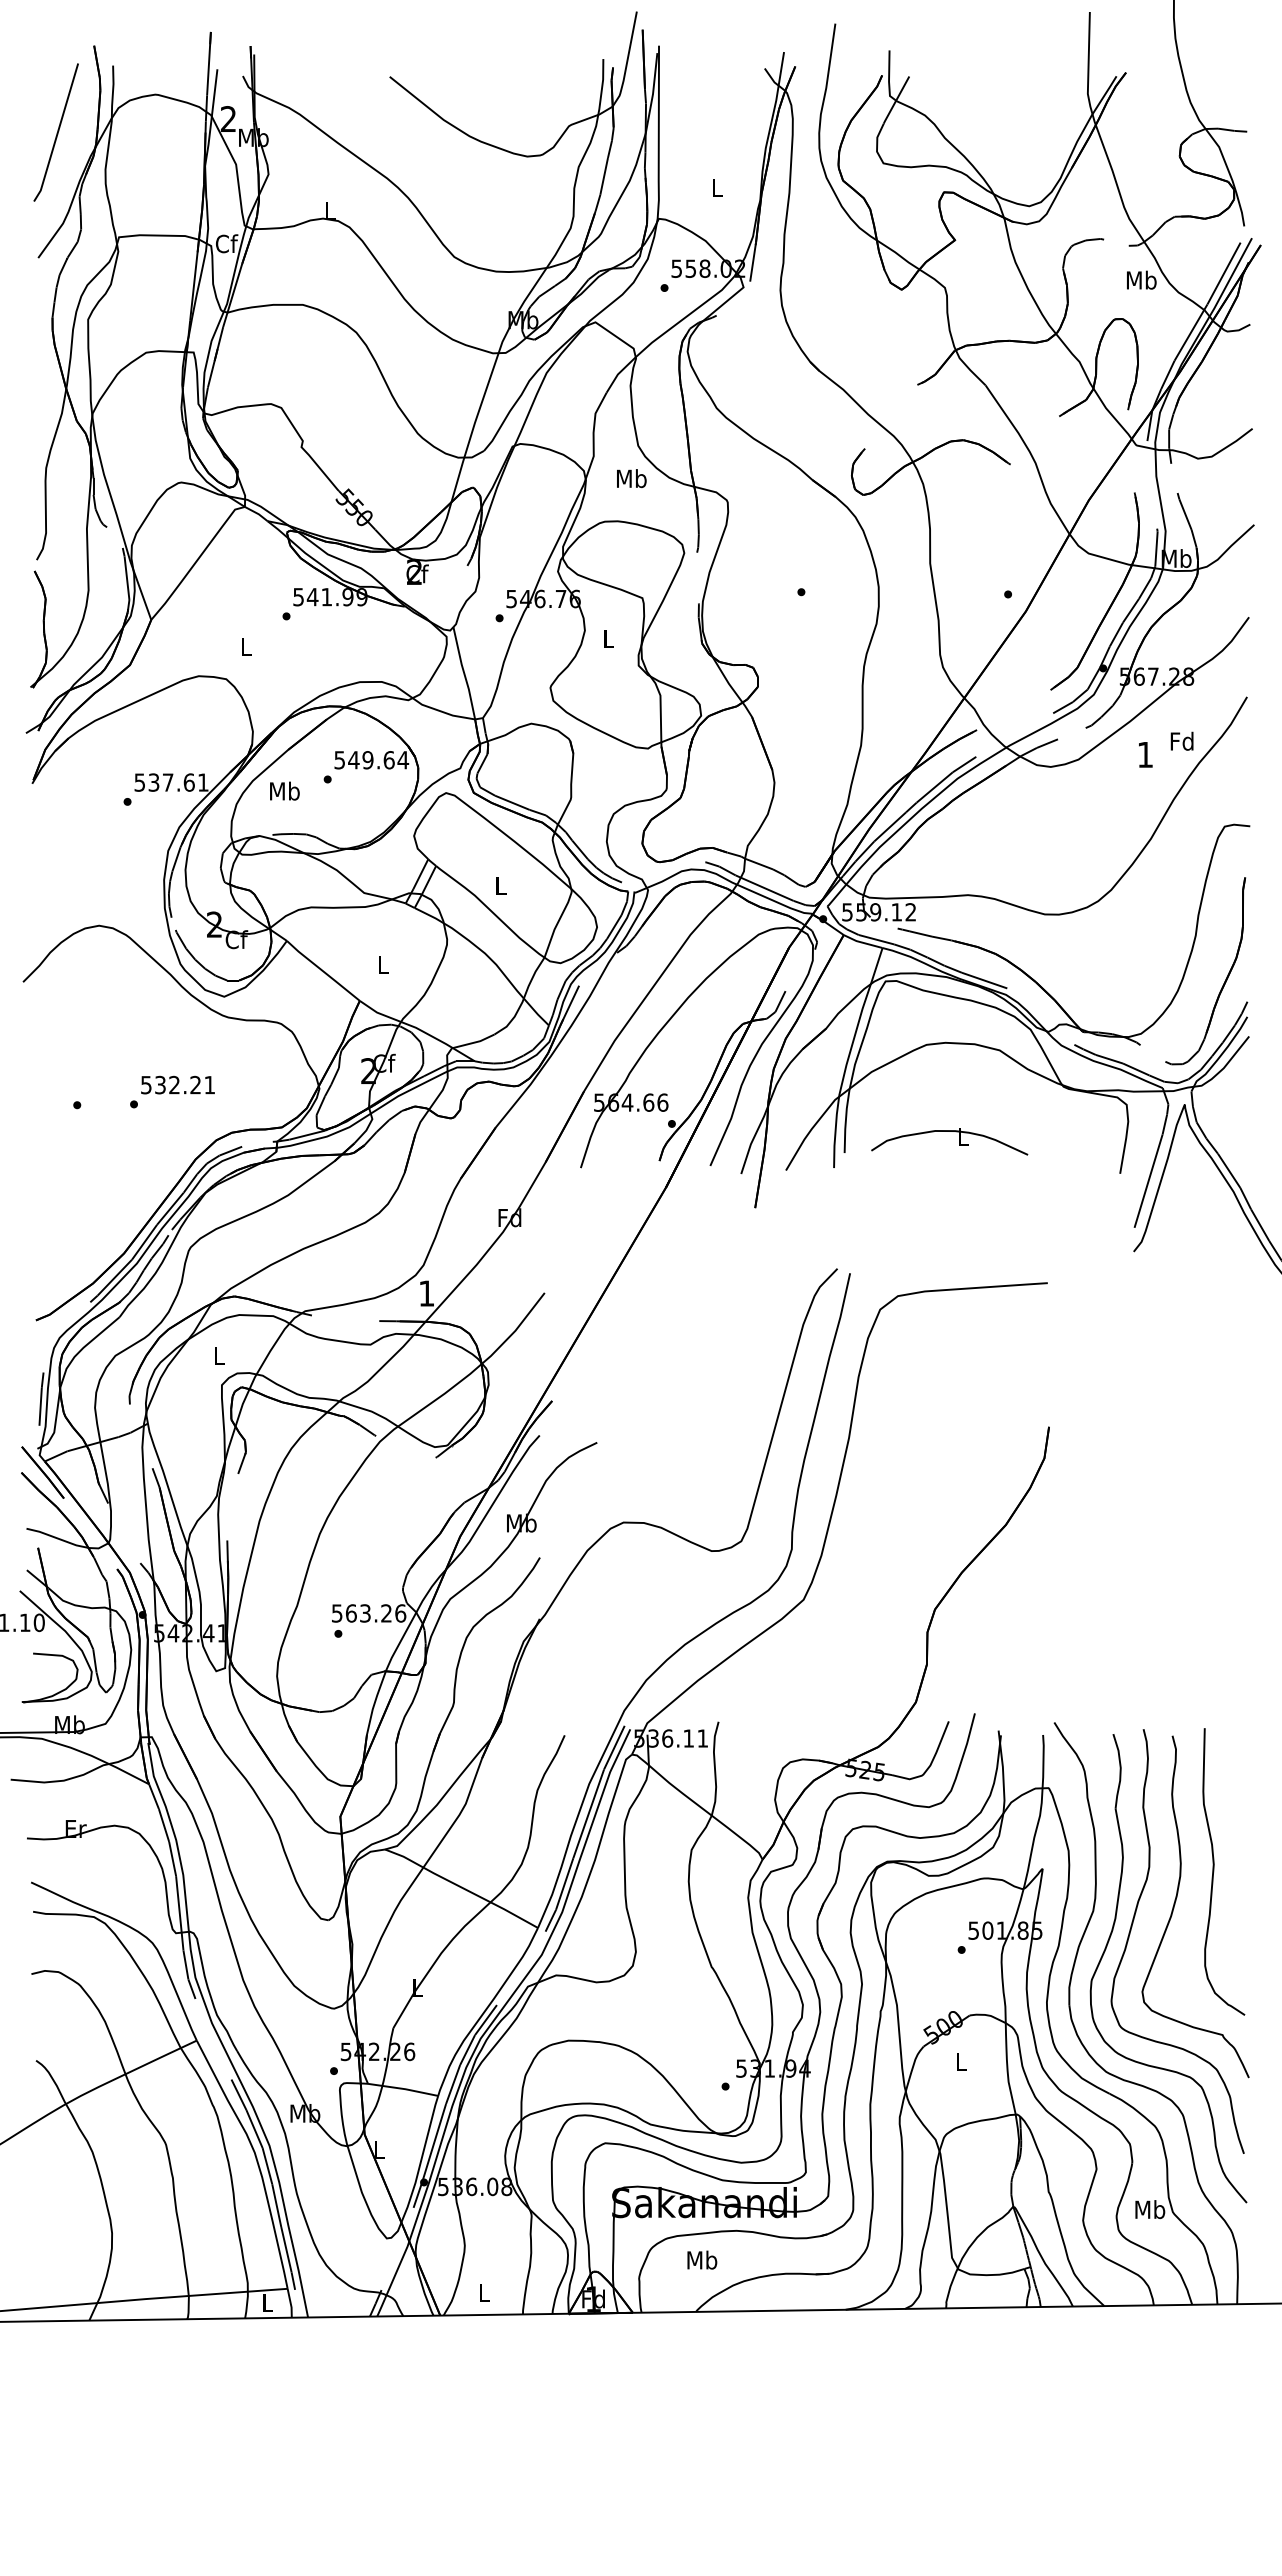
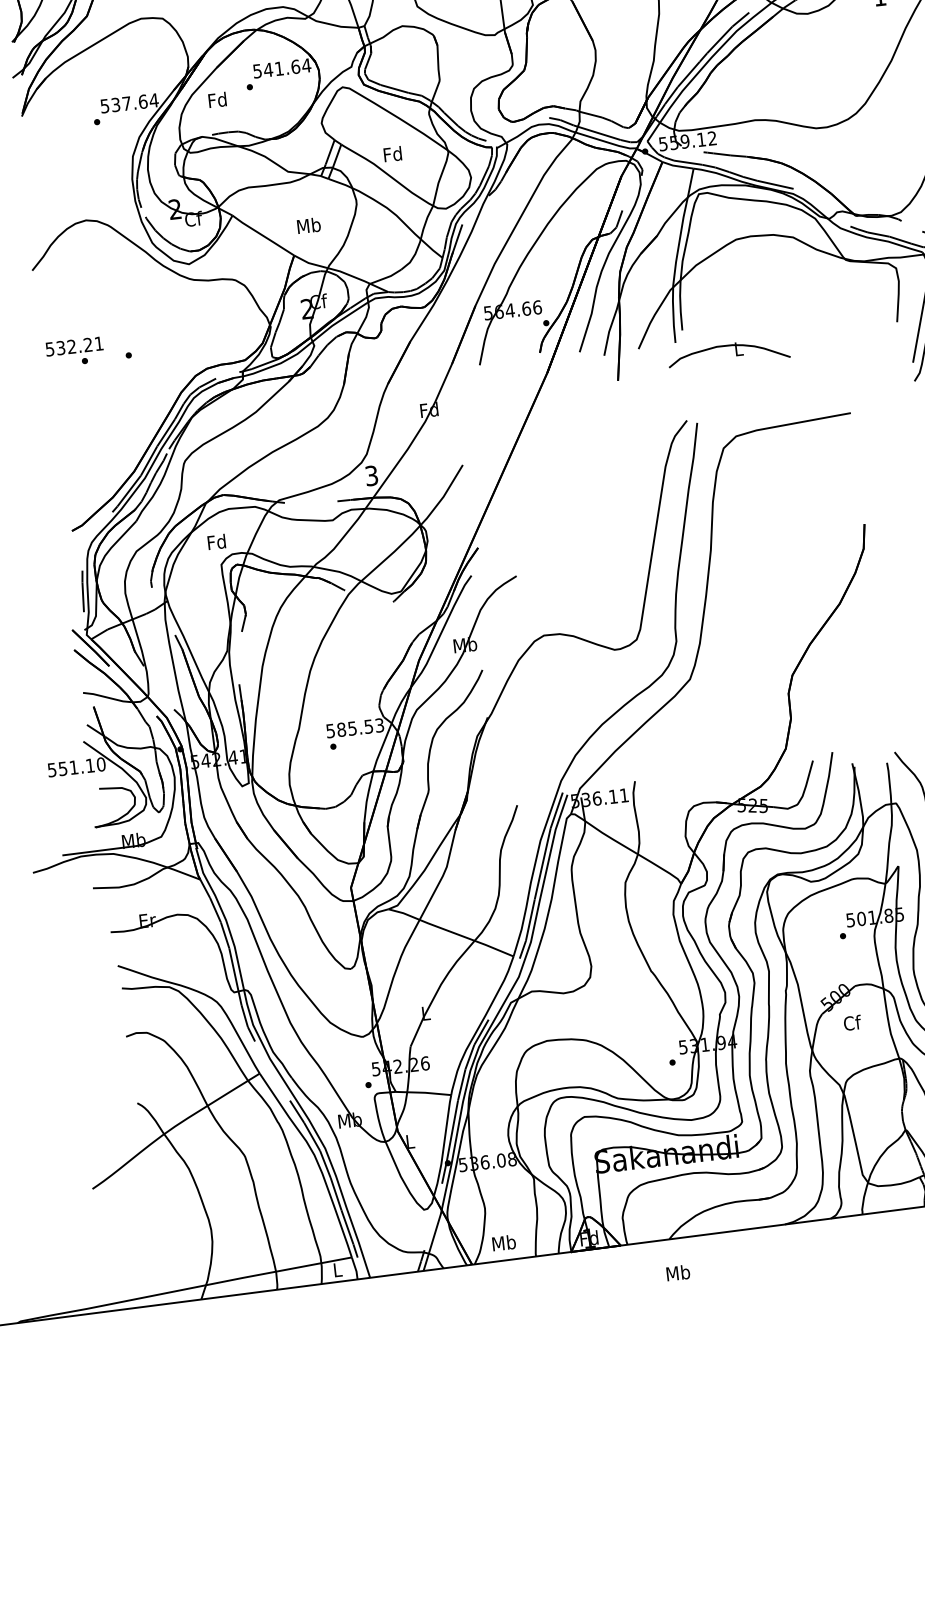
text: (367, 760) -> (278, 69), 549.64 -> 541.64
text: (203, 782) -> (154, 100), 537.61 -> 537.64
text: (284, 790) -> (217, 99), Mb -> Fd
text: (500, 885) -> (392, 153), L -> Fd
text: (382, 964) -> (308, 225), L -> Mb
text: (177, 1084) -> (74, 346), moved
part: (949, 1131) -> (727, 345), moved
text: (426, 1293) -> (371, 475), 1 -> 3
text: (219, 1355) -> (216, 542), L -> Fd
text: (375, 1613) -> (360, 727), 563.26 -> 585.53
text: (961, 2061) -> (852, 1022), L -> Cf
text: (702, 2259) -> (678, 1272), moved
text: (484, 2292) -> (504, 1242), L -> Mb

